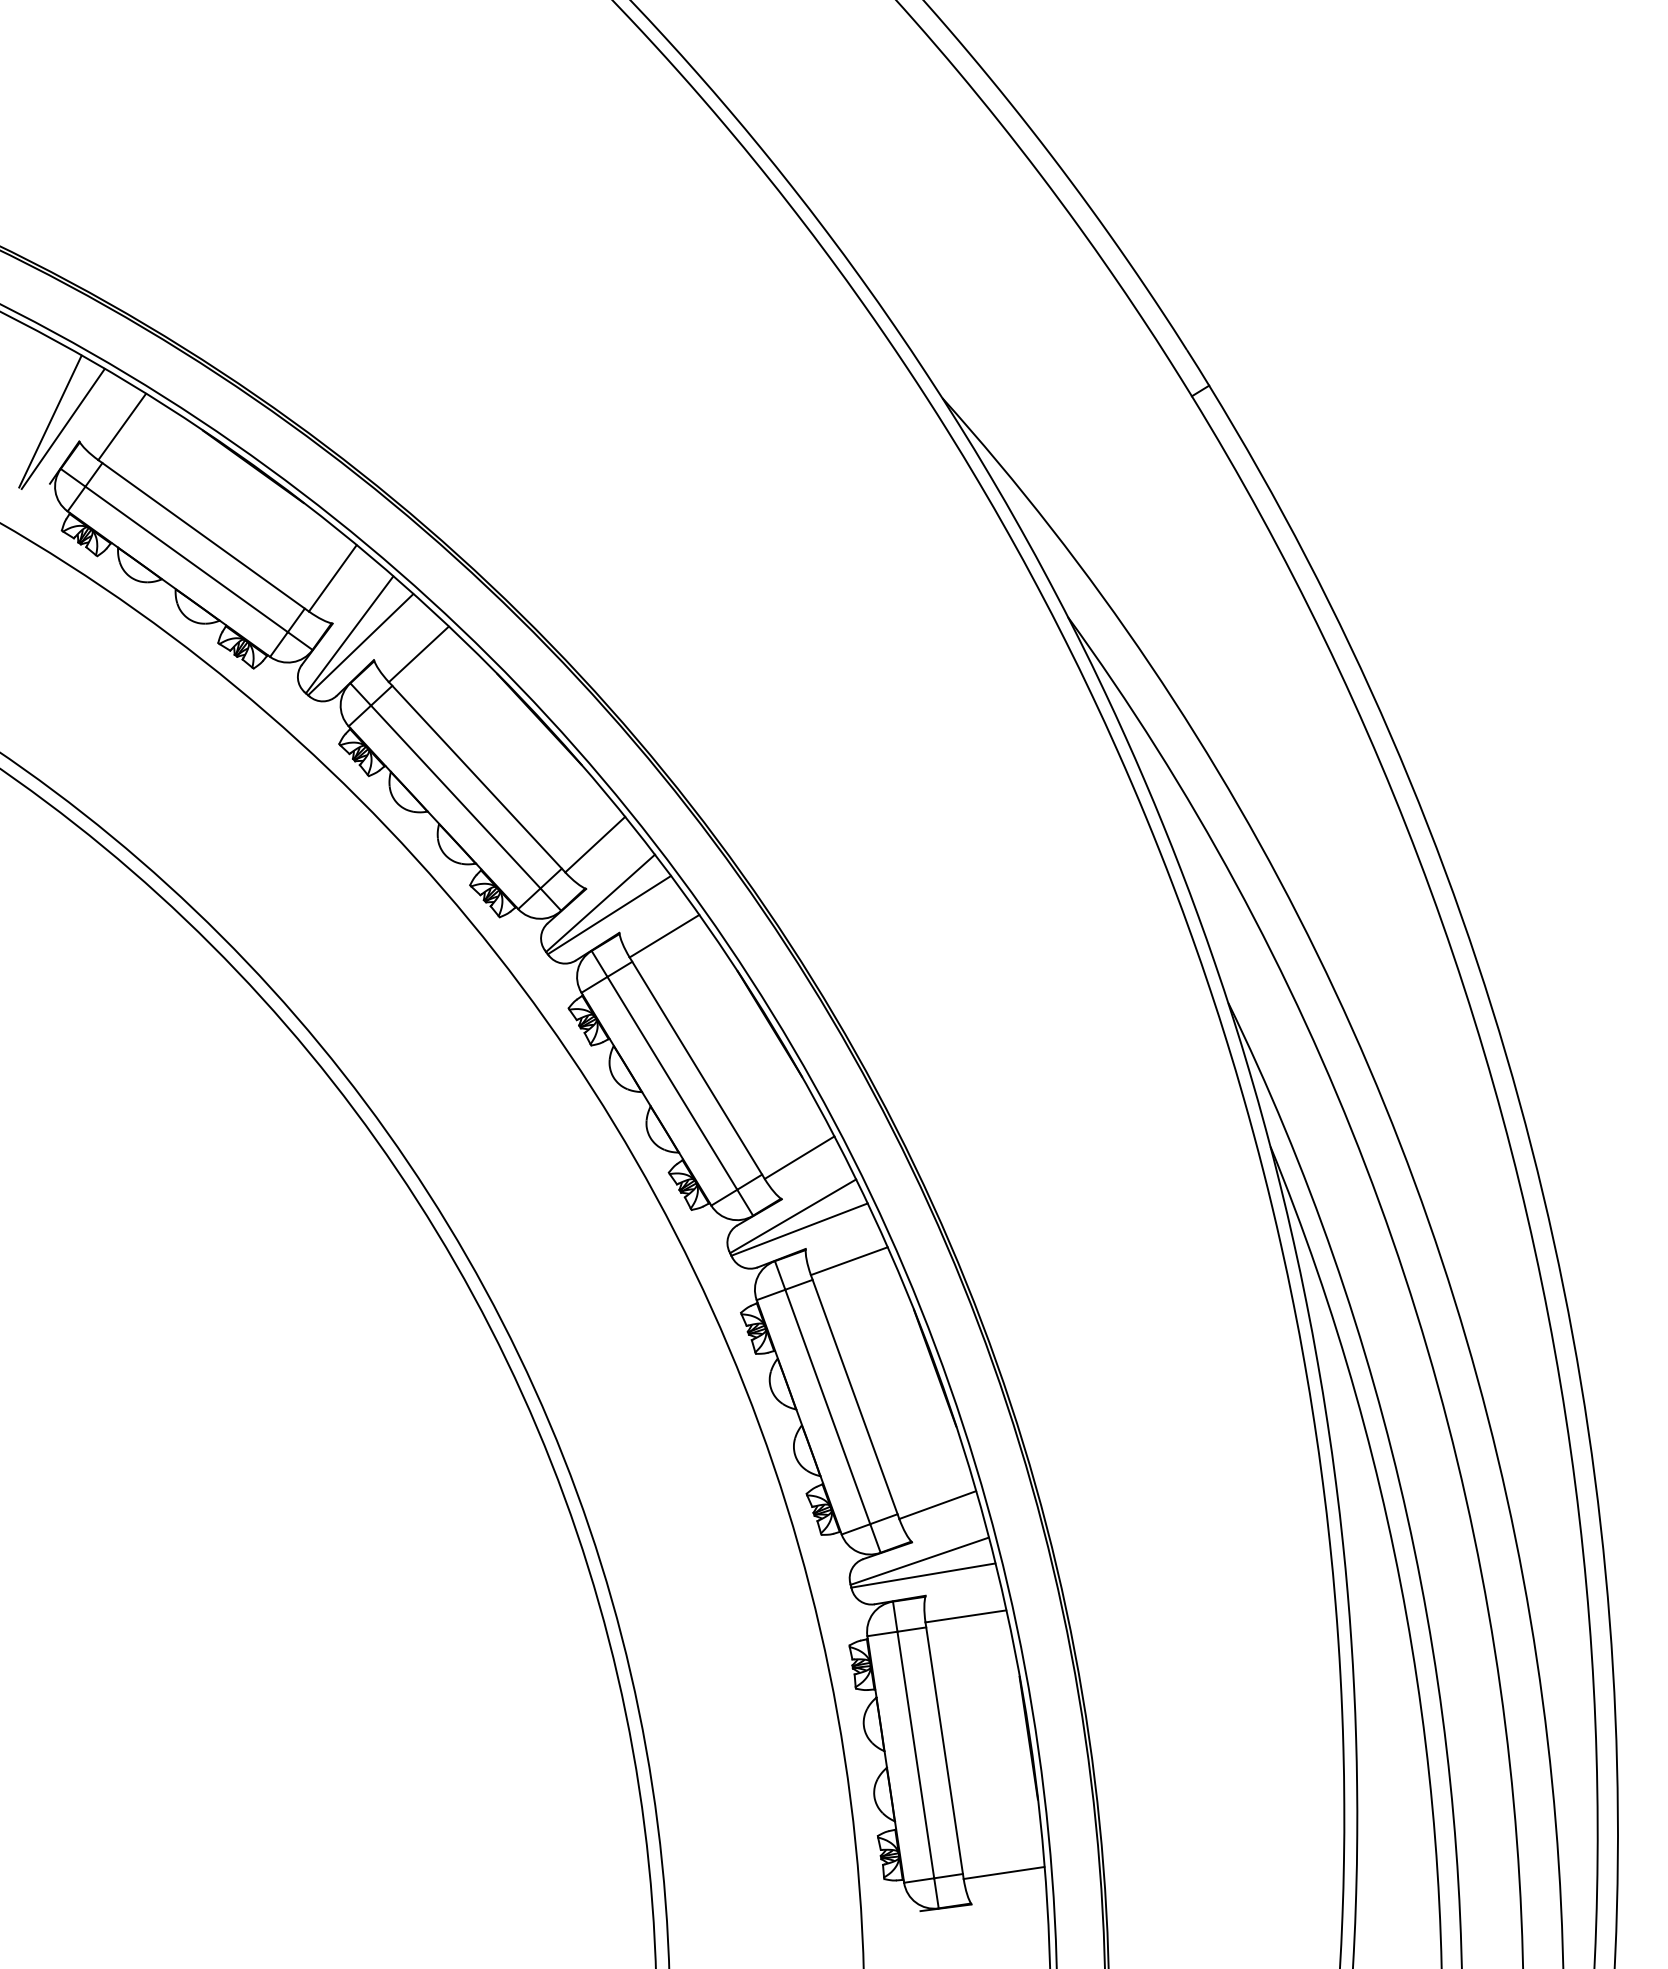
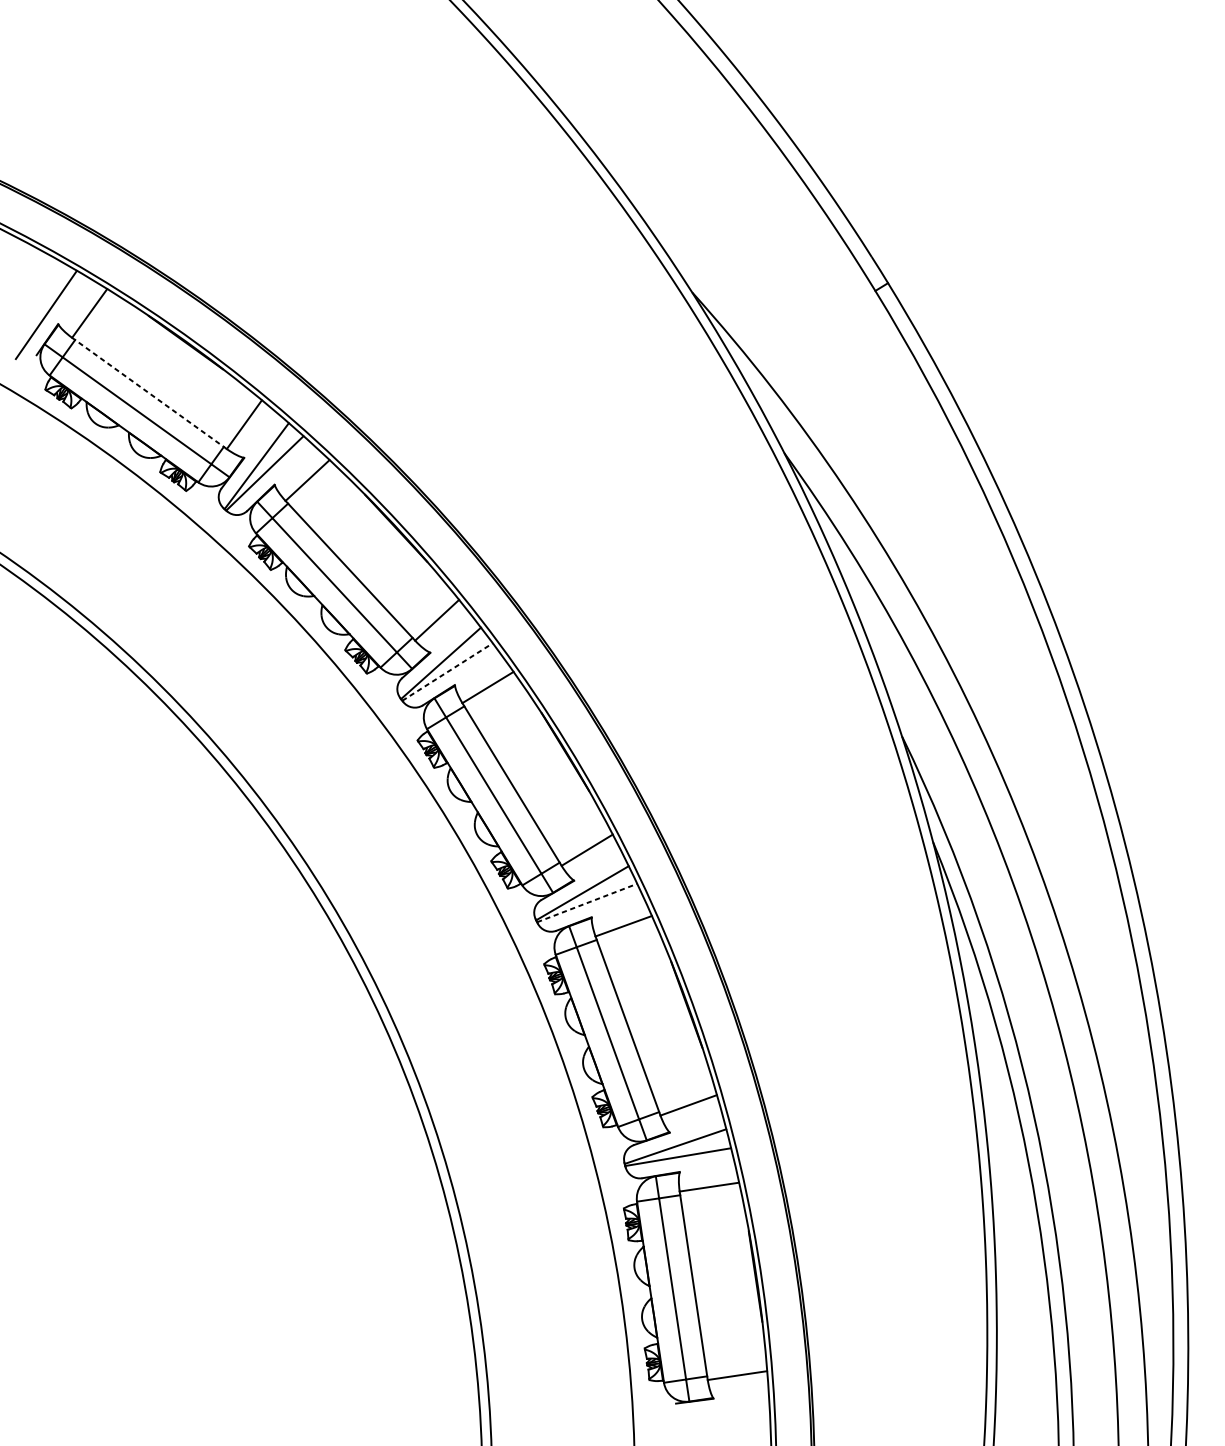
line: (50, 421) -> (37, 309), removed
line: (203, 535) -> (149, 393), solid -> dashed
line: (609, 915) -> (447, 672), solid -> dashed
line: (799, 1229) -> (587, 902), solid -> dashed

